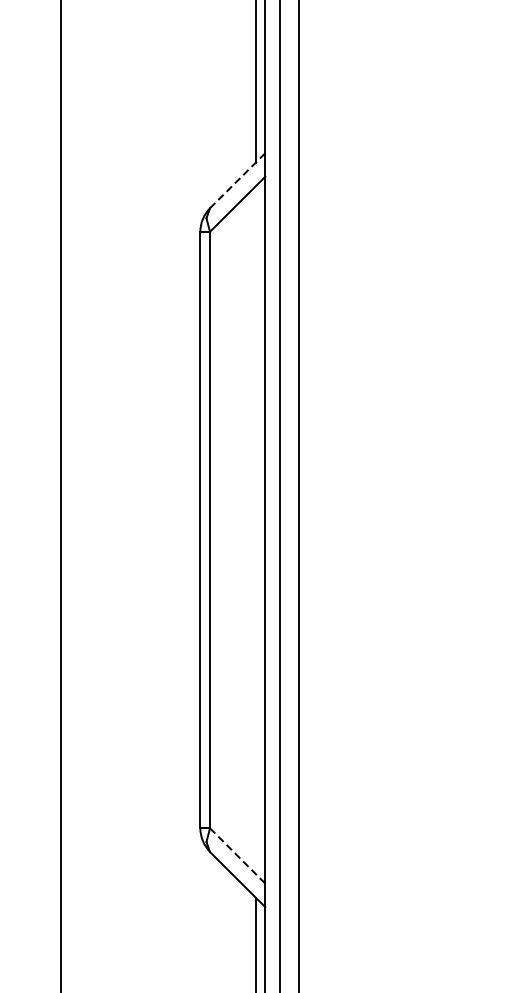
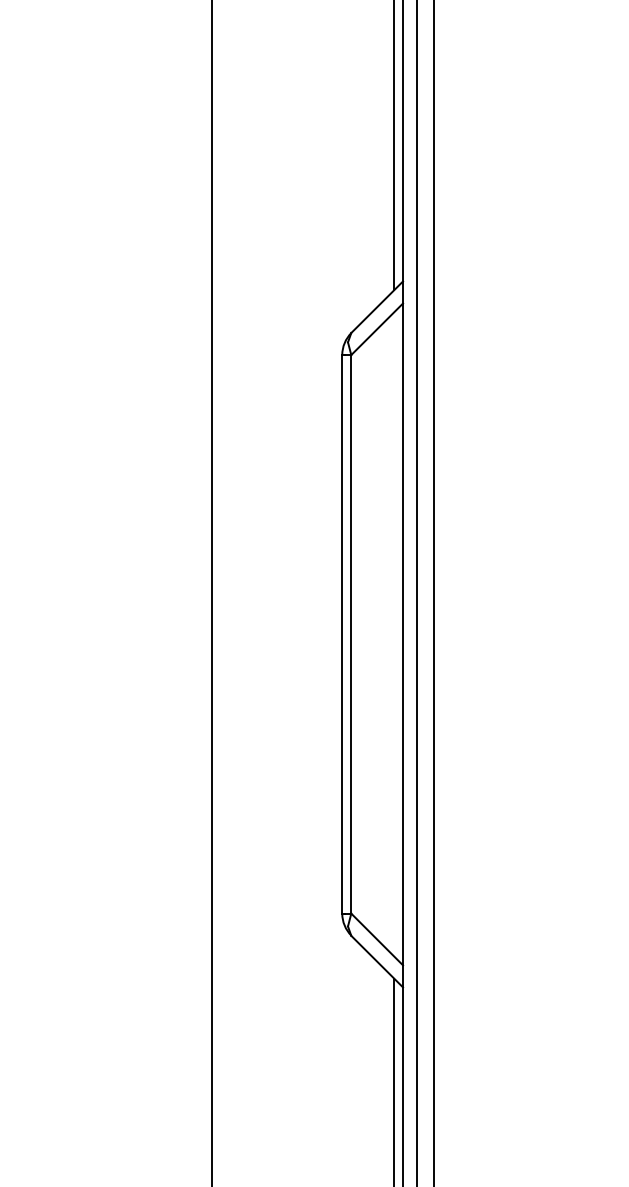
line: (237, 181) -> (377, 307), dashed -> solid
line: (237, 855) -> (377, 939), dashed -> solid

